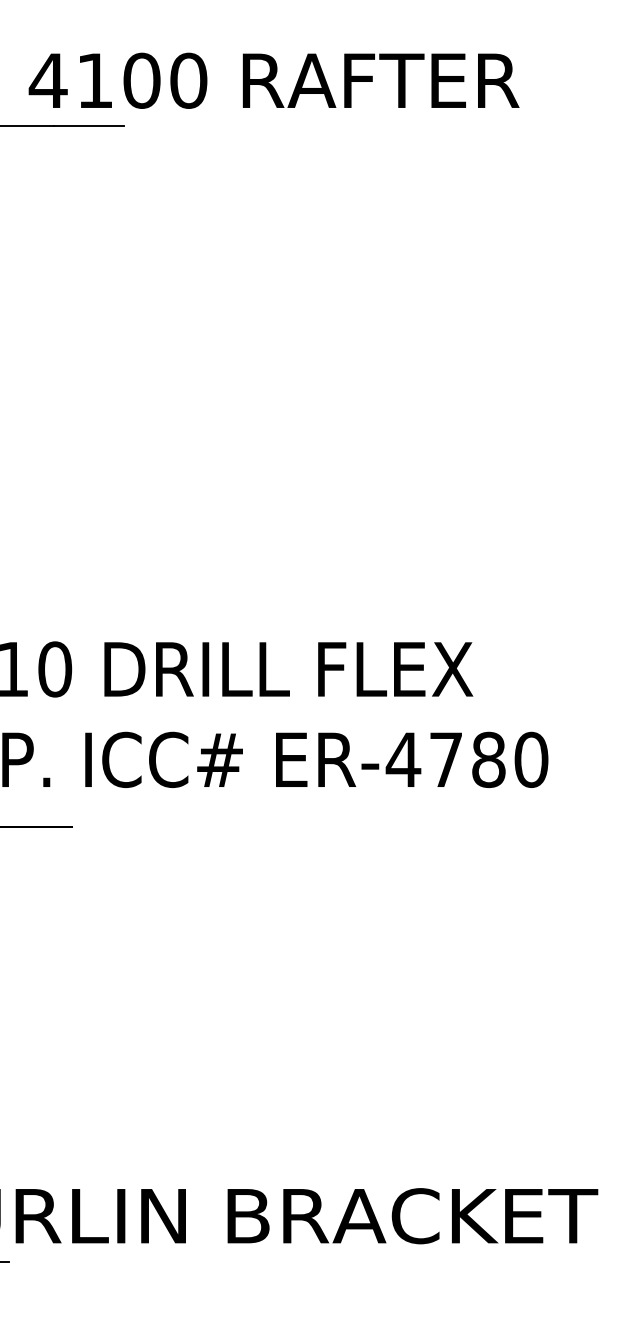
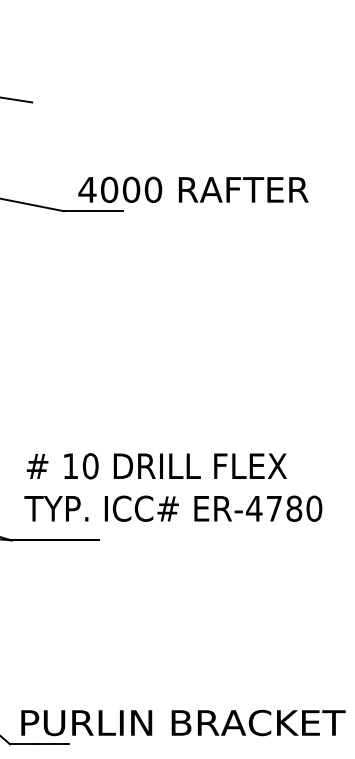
text: (95, 79) -> (109, 189), 4100 -> 4000

